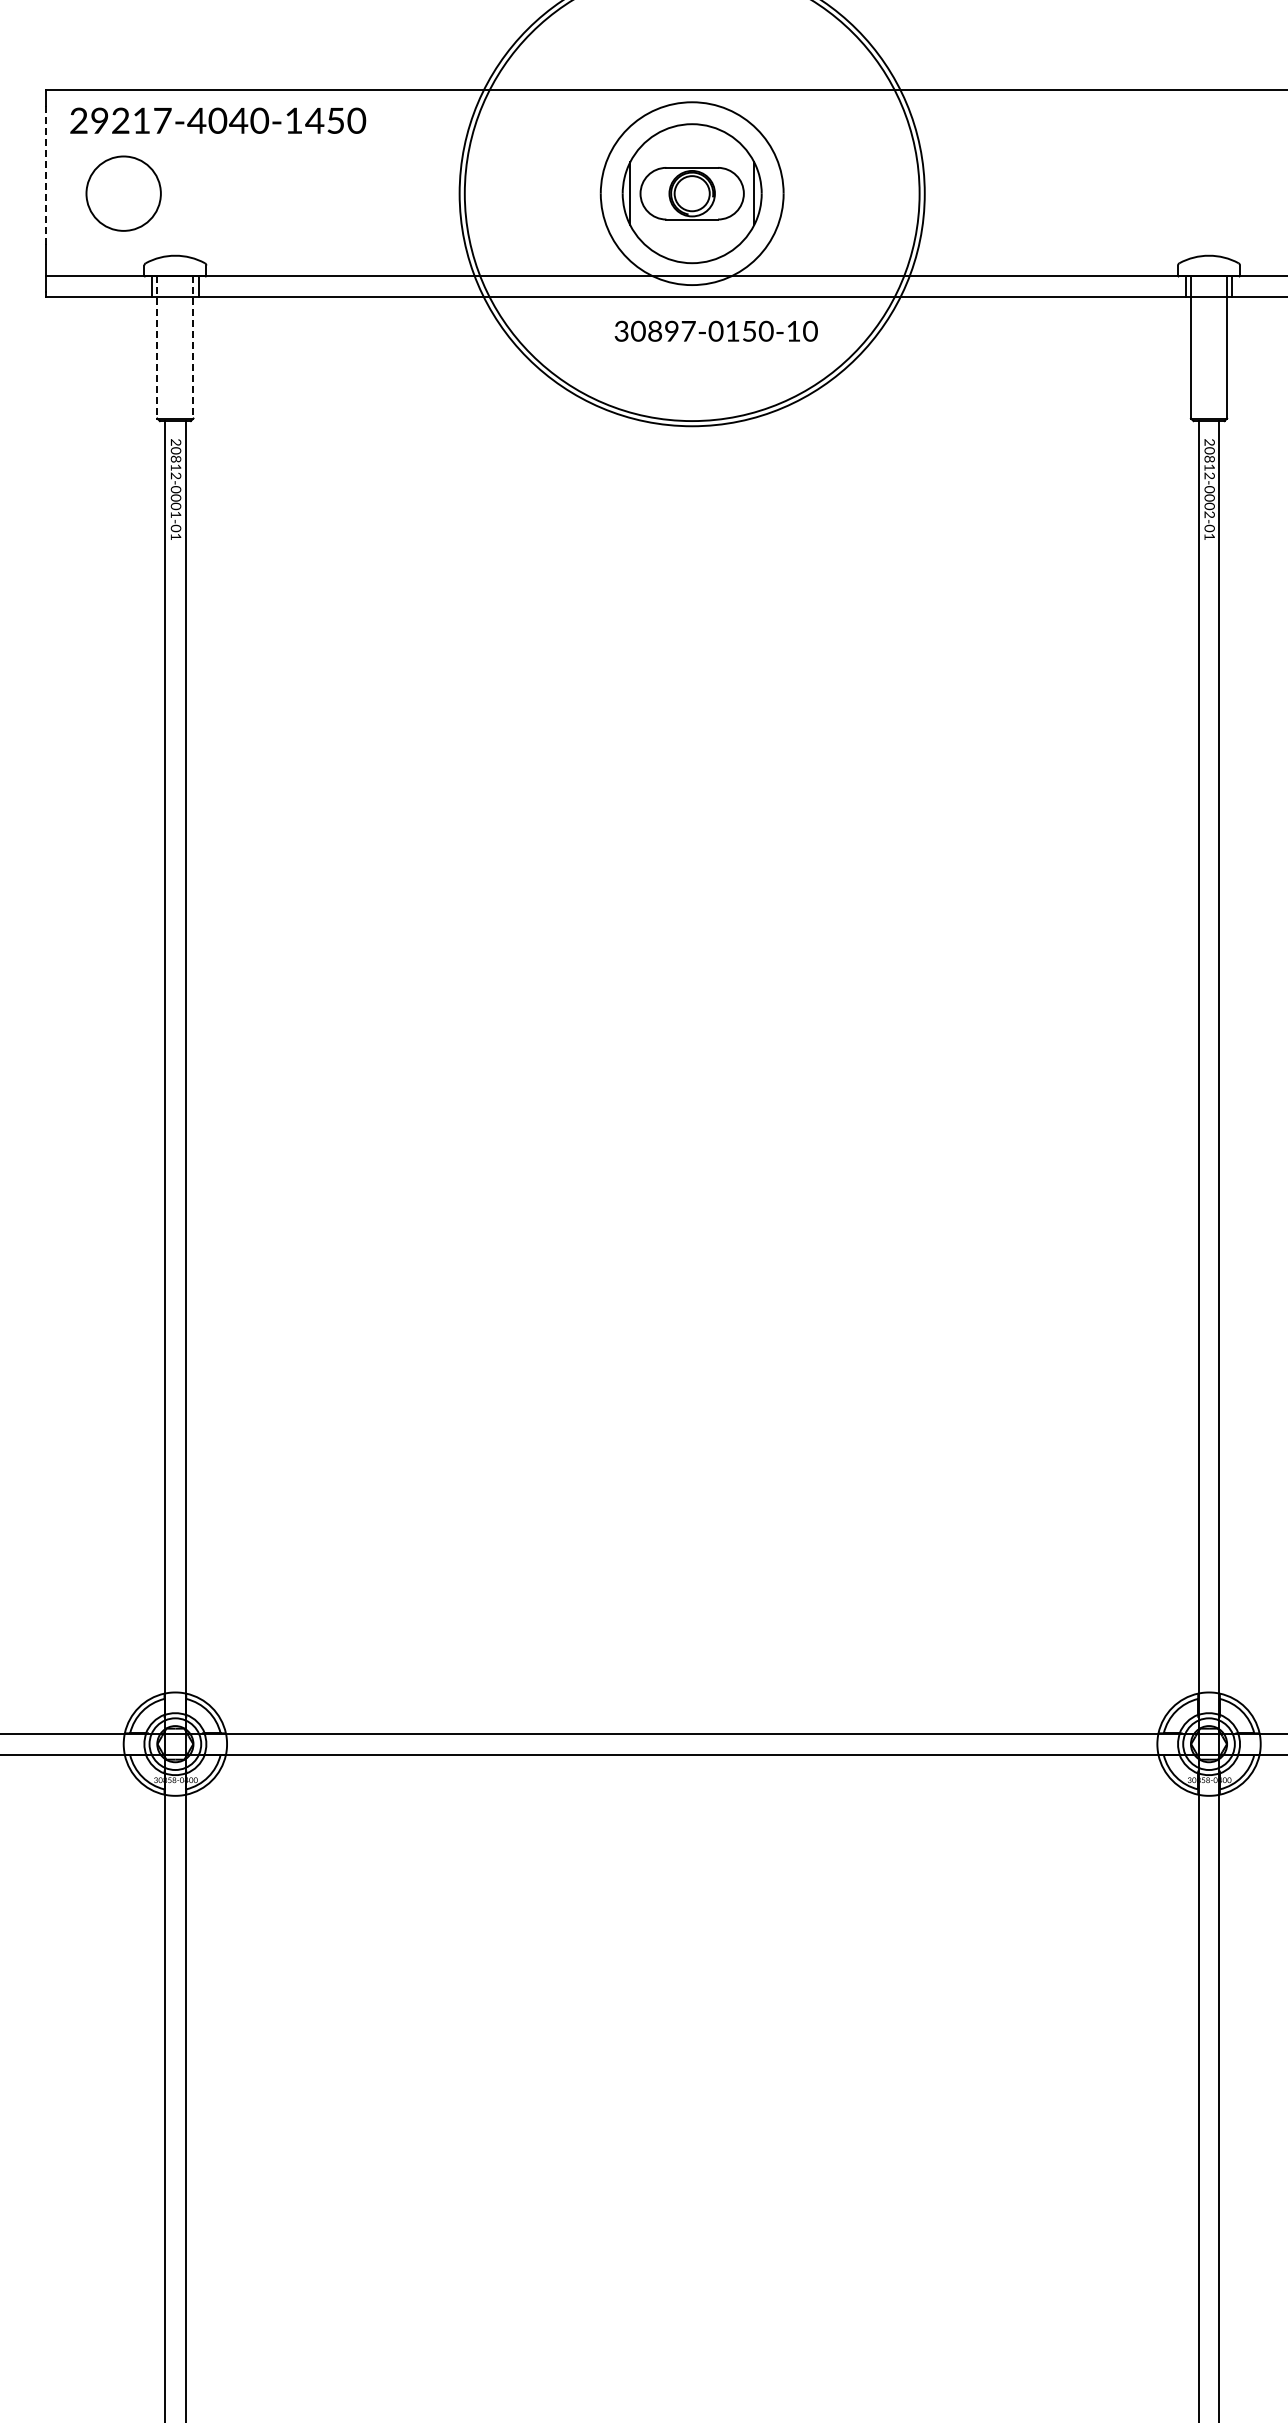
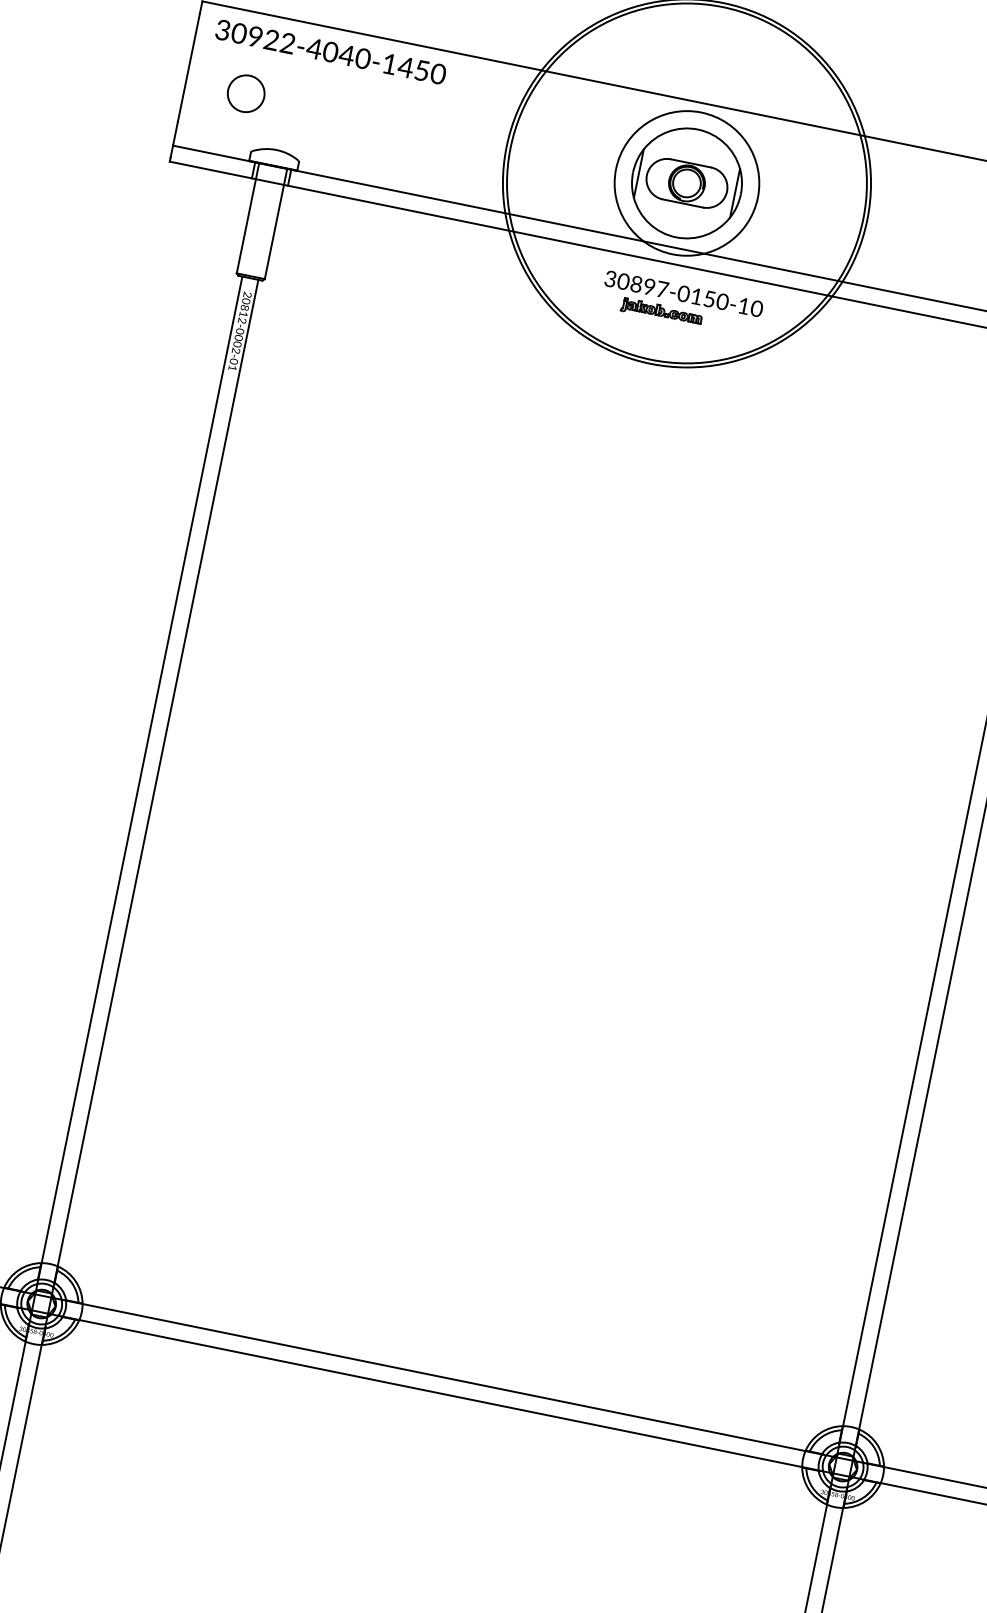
text: (120, 120) -> (255, 36), 29217-4040-1450 -> 30922-4040-1450
line: (46, 175) -> (189, 67), dashed -> solid
circle: (123, 193) -> (246, 93), size x0.62
line: (157, 347) -> (248, 218), dashed -> solid
line: (193, 347) -> (276, 224), dashed -> solid
part: (693, 359) -> (661, 312), added
text: (176, 514) -> (236, 350), 20812-0001-01 -> 20812-0002-01

